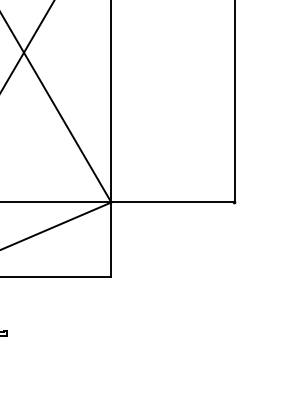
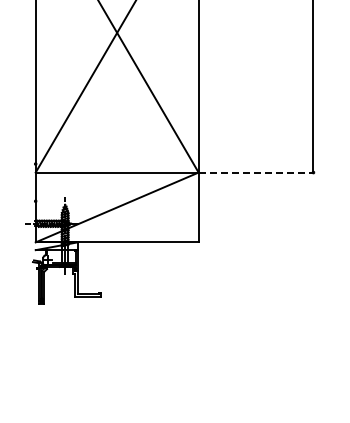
line: (174, 202) -> (257, 172), solid -> dashed

